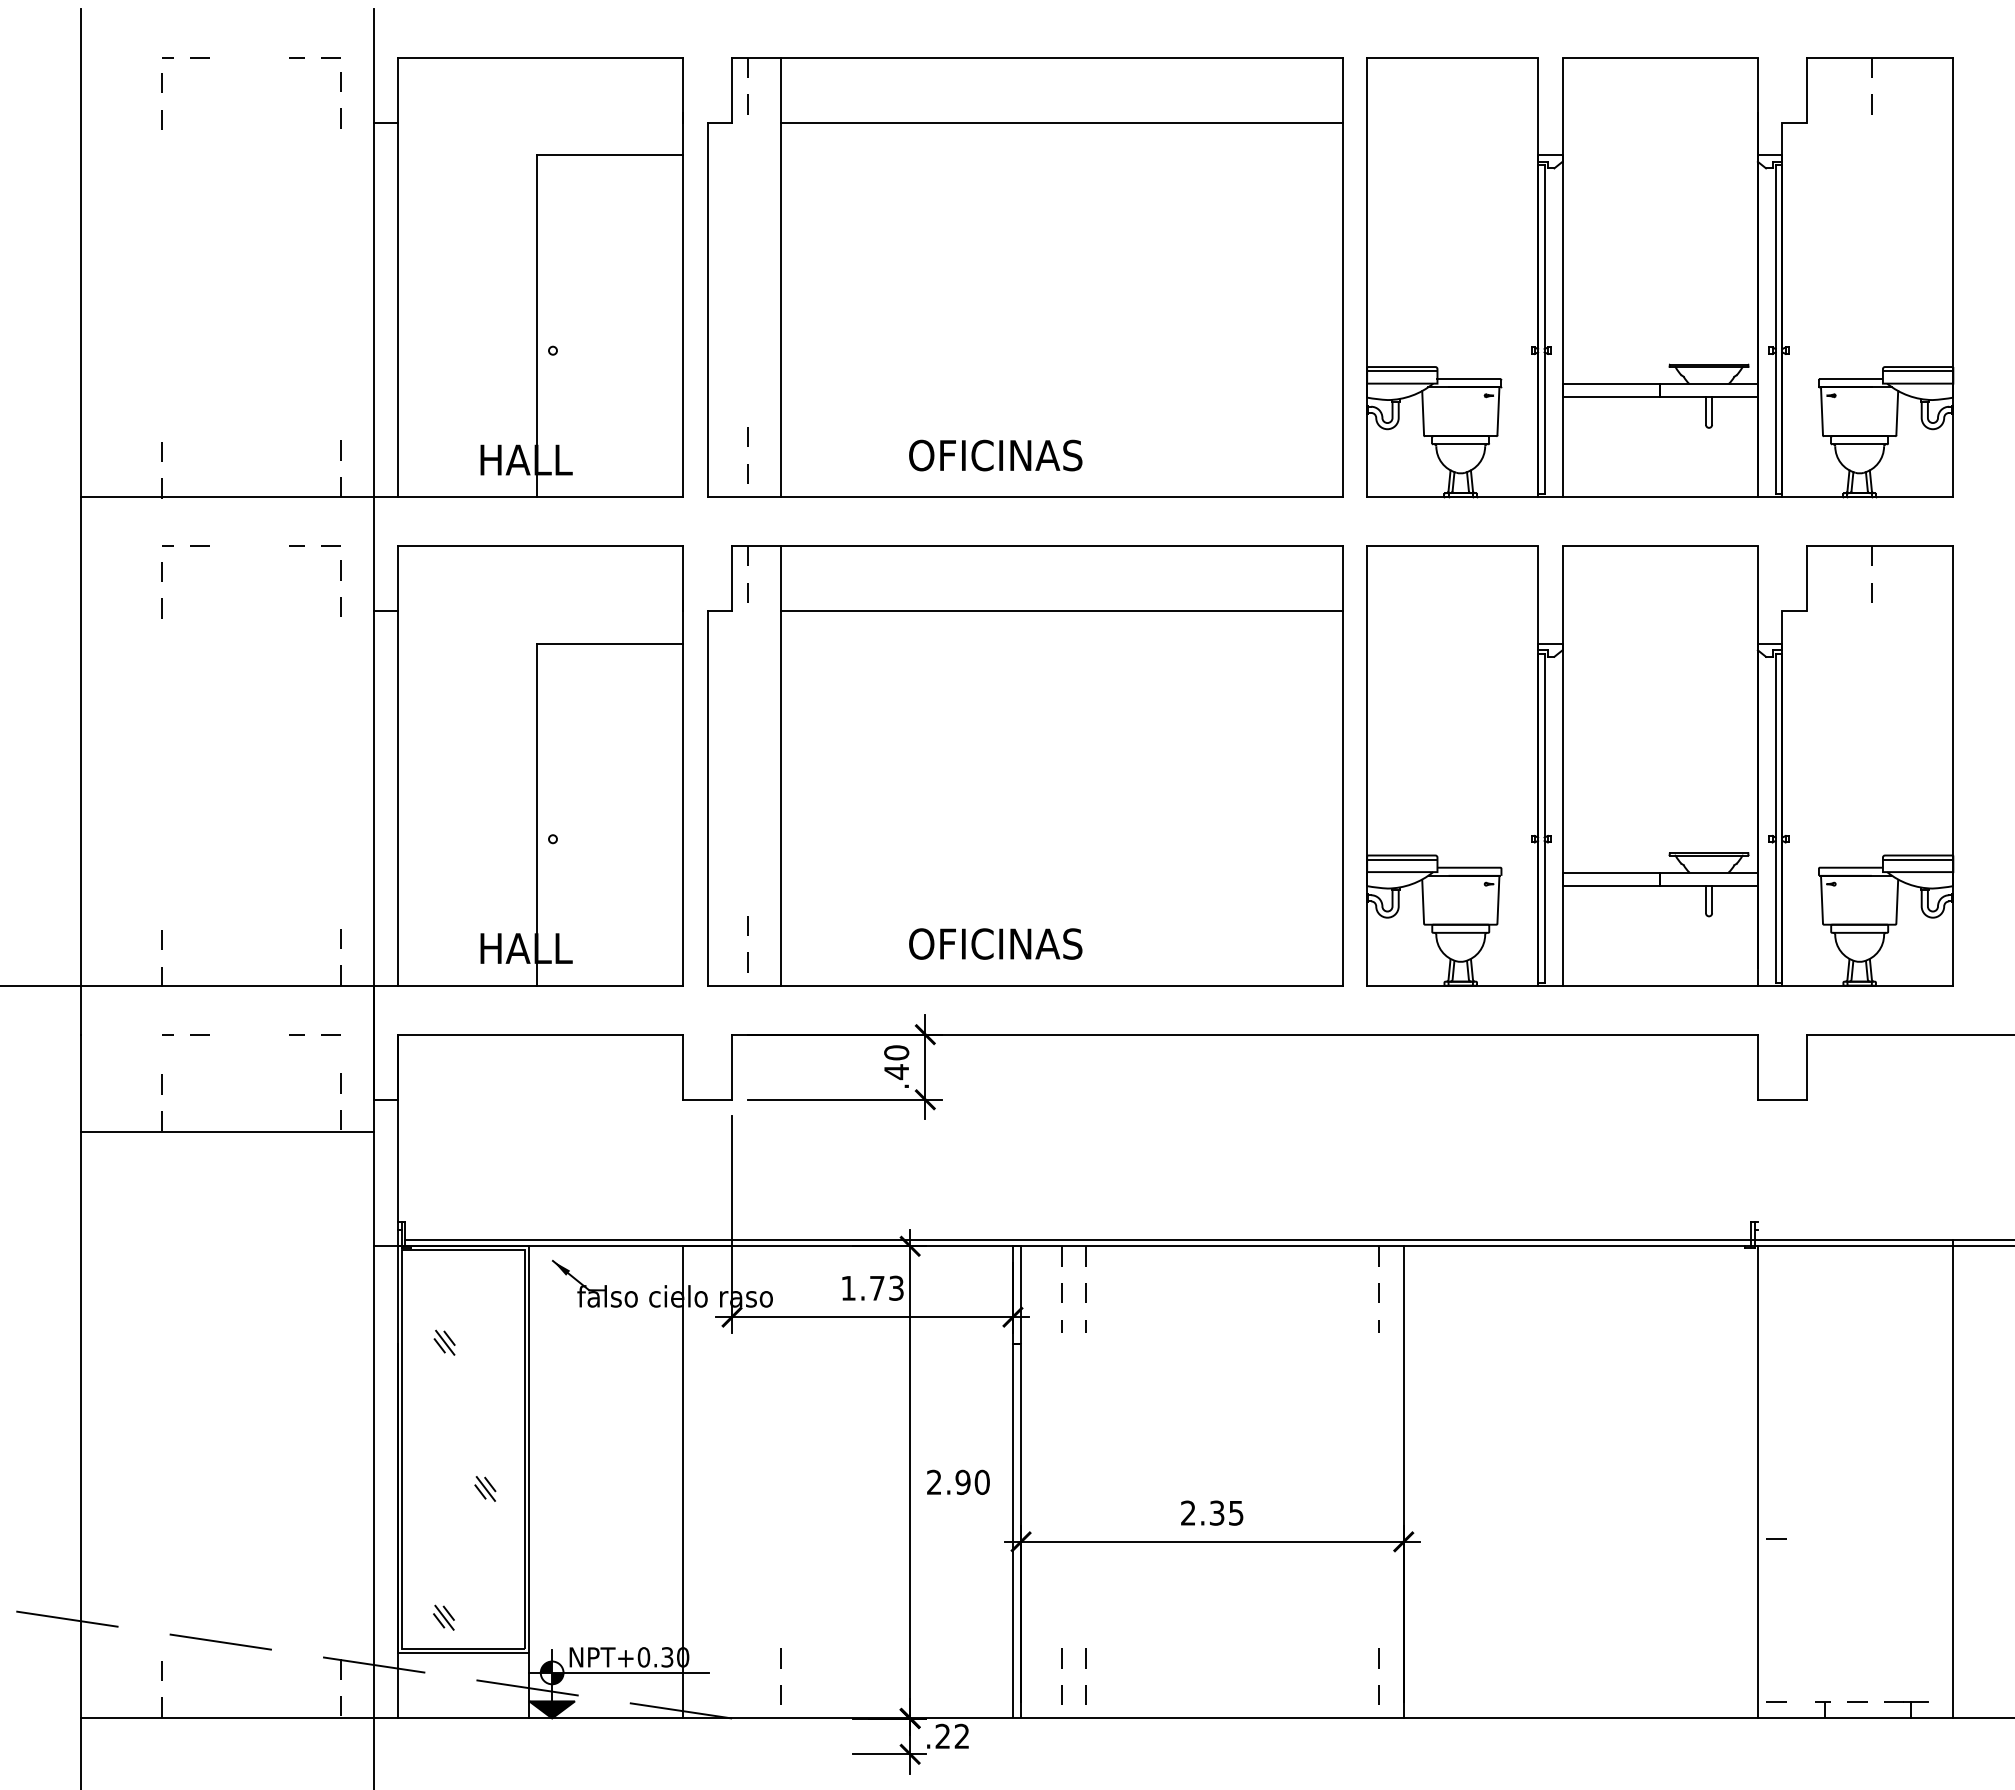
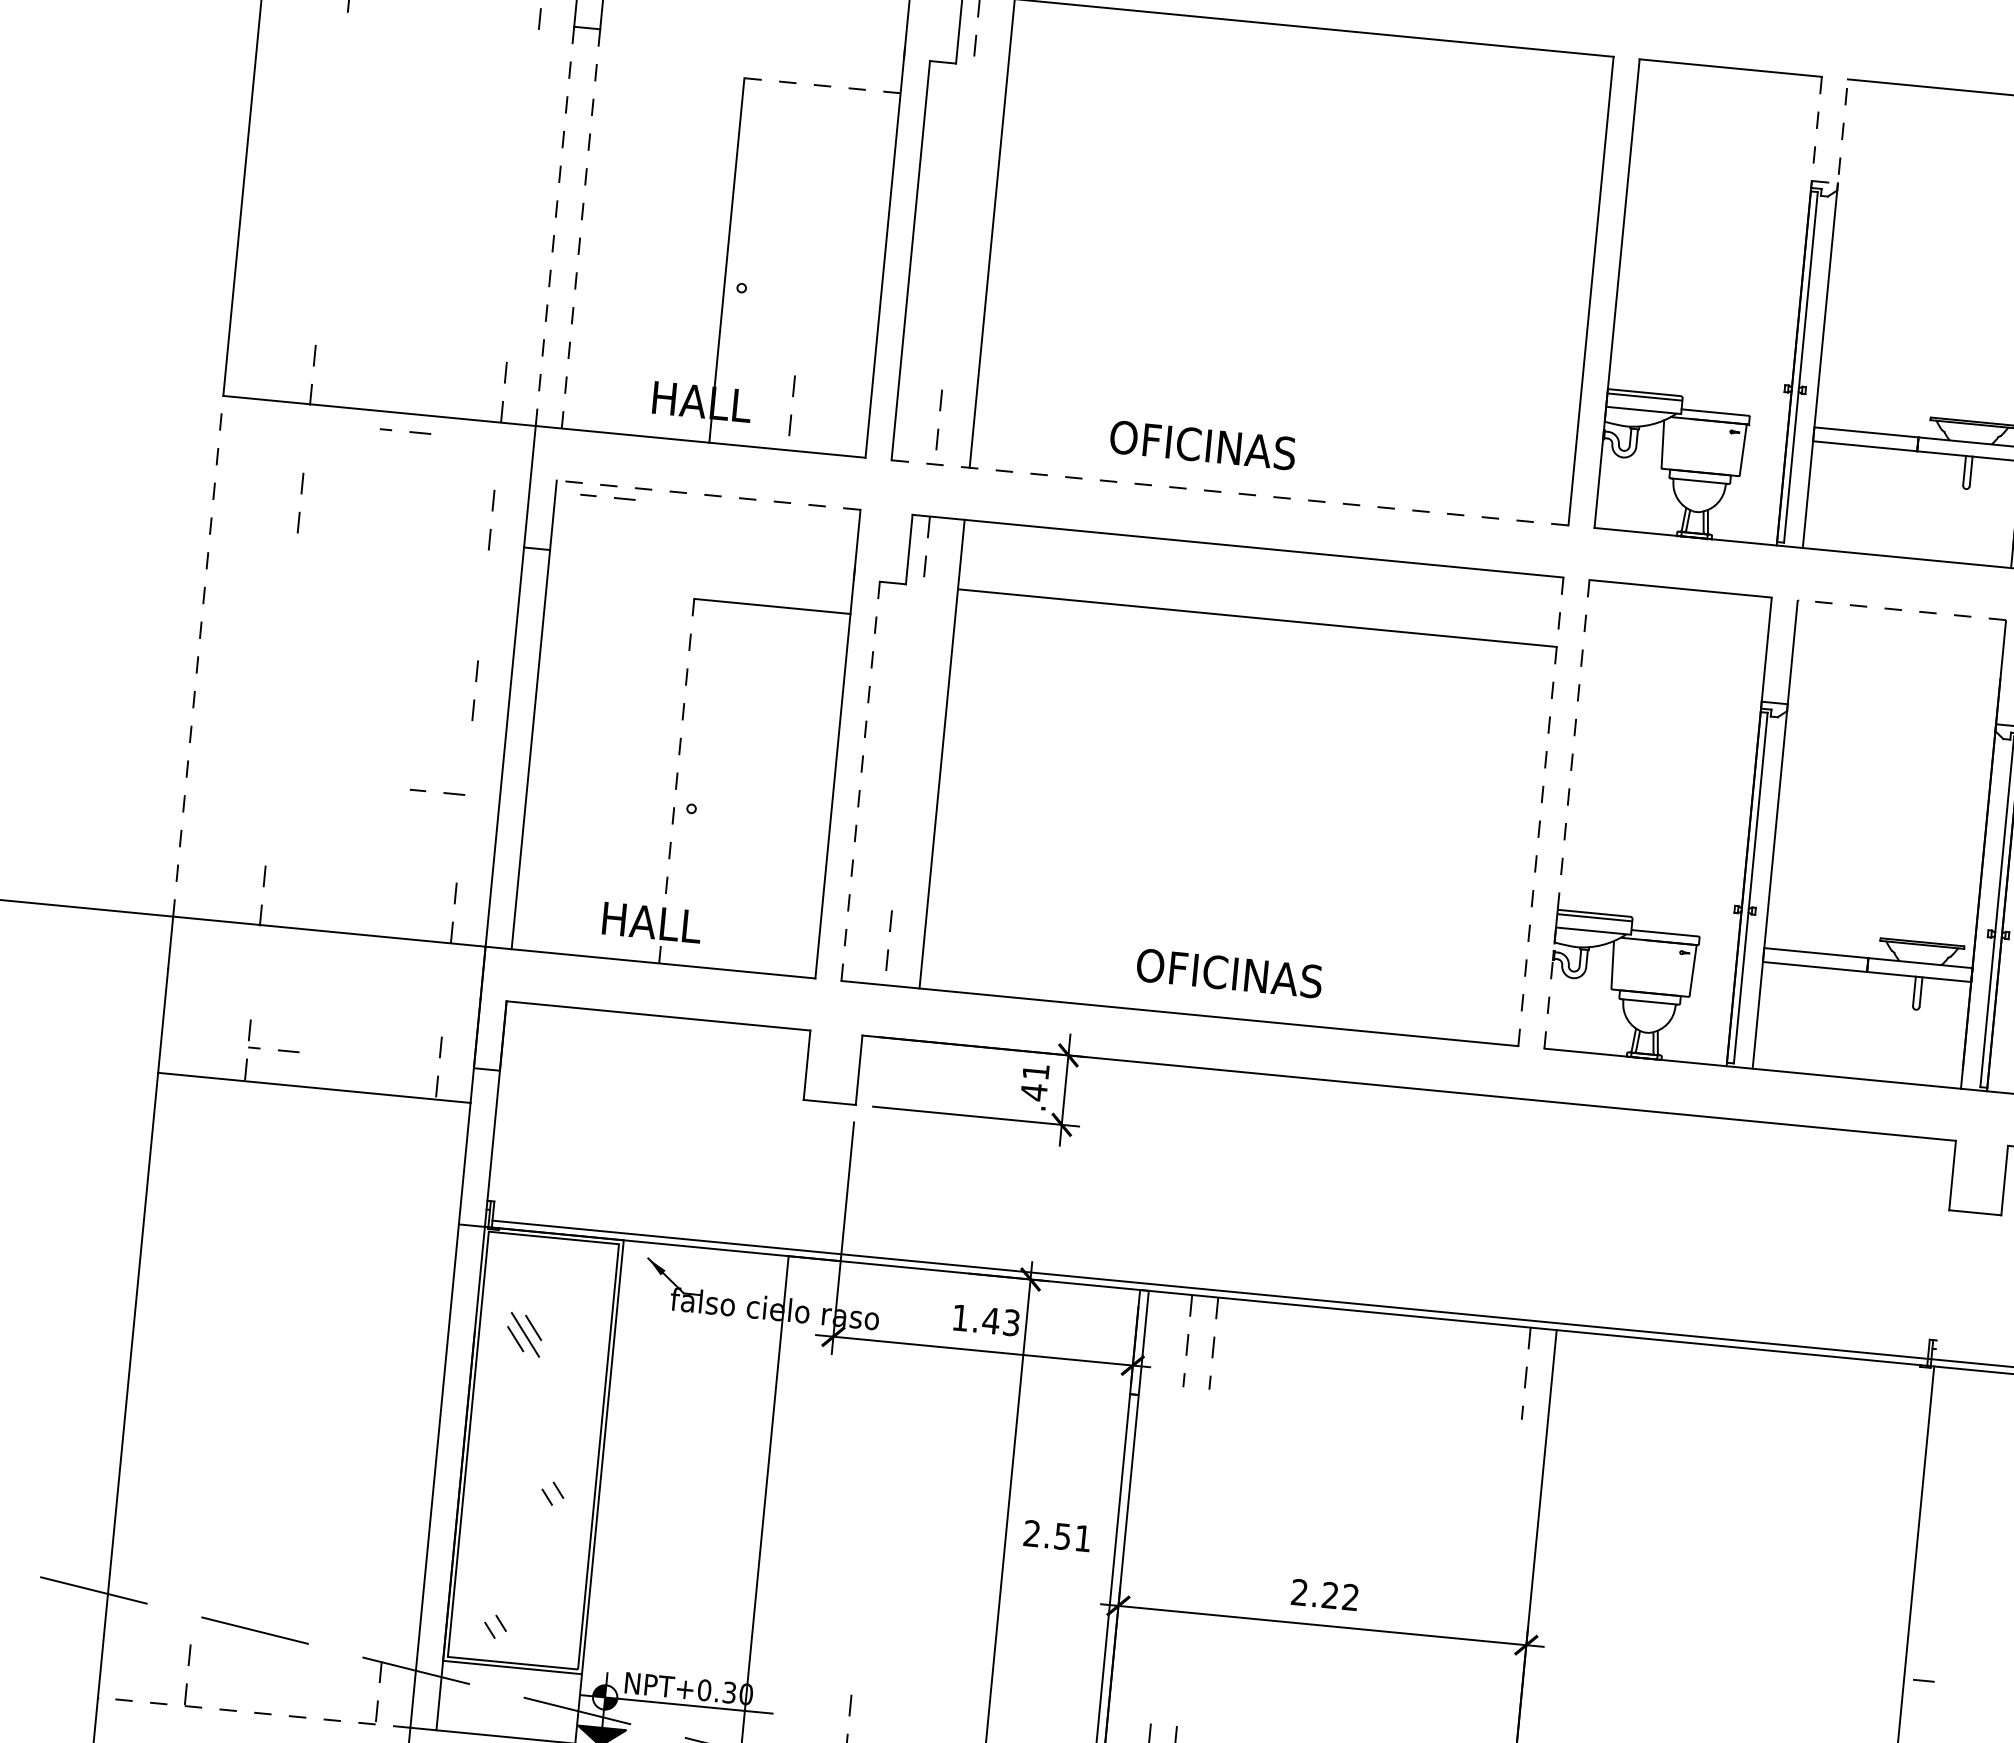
line: (1061, 122) -> (1307, 97), removed
line: (610, 155) -> (823, 85), solid -> dashed
line: (1550, 155) -> (1825, 182), solid -> dashed
line: (373, 309) -> (554, 225), solid -> dashed
line: (398, 309) -> (581, 228), solid -> dashed
line: (609, 446) -> (792, 396), added
line: (1025, 497) -> (1230, 493), solid -> dashed
line: (190, 545) -> (410, 431), moved
line: (321, 545) -> (614, 497), moved
line: (540, 546) -> (708, 495), solid -> dashed
line: (1660, 546) -> (1902, 610), solid -> dashed
line: (340, 740) -> (475, 681), added
line: (80, 741) -> (197, 656), solid -> dashed
line: (1342, 765) -> (1540, 811), solid -> dashed
line: (1367, 765) -> (1567, 813), solid -> dashed
line: (707, 798) -> (860, 781), solid -> dashed
line: (536, 814) -> (676, 780), solid -> dashed
text: (995, 943) -> (1229, 972), moved
line: (190, 1034) -> (278, 1050), moved
line: (321, 1034) -> (444, 792), moved
text: (896, 1052) -> (1035, 1071), .40 -> .41
text: (877, 1288) -> (991, 1321), 1.73 -> 1.43
part: (444, 1342) -> (524, 1334), size x1.6
text: (972, 1481) -> (1072, 1536), 2.90 -> 2.51
line: (485, 1488) -> (553, 1494), removed
text: (1226, 1512) -> (1340, 1595), 2.35 -> 2.22
line: (444, 1617) -> (496, 1627), removed
line: (227, 1718) -> (254, 1712), solid -> dashed

